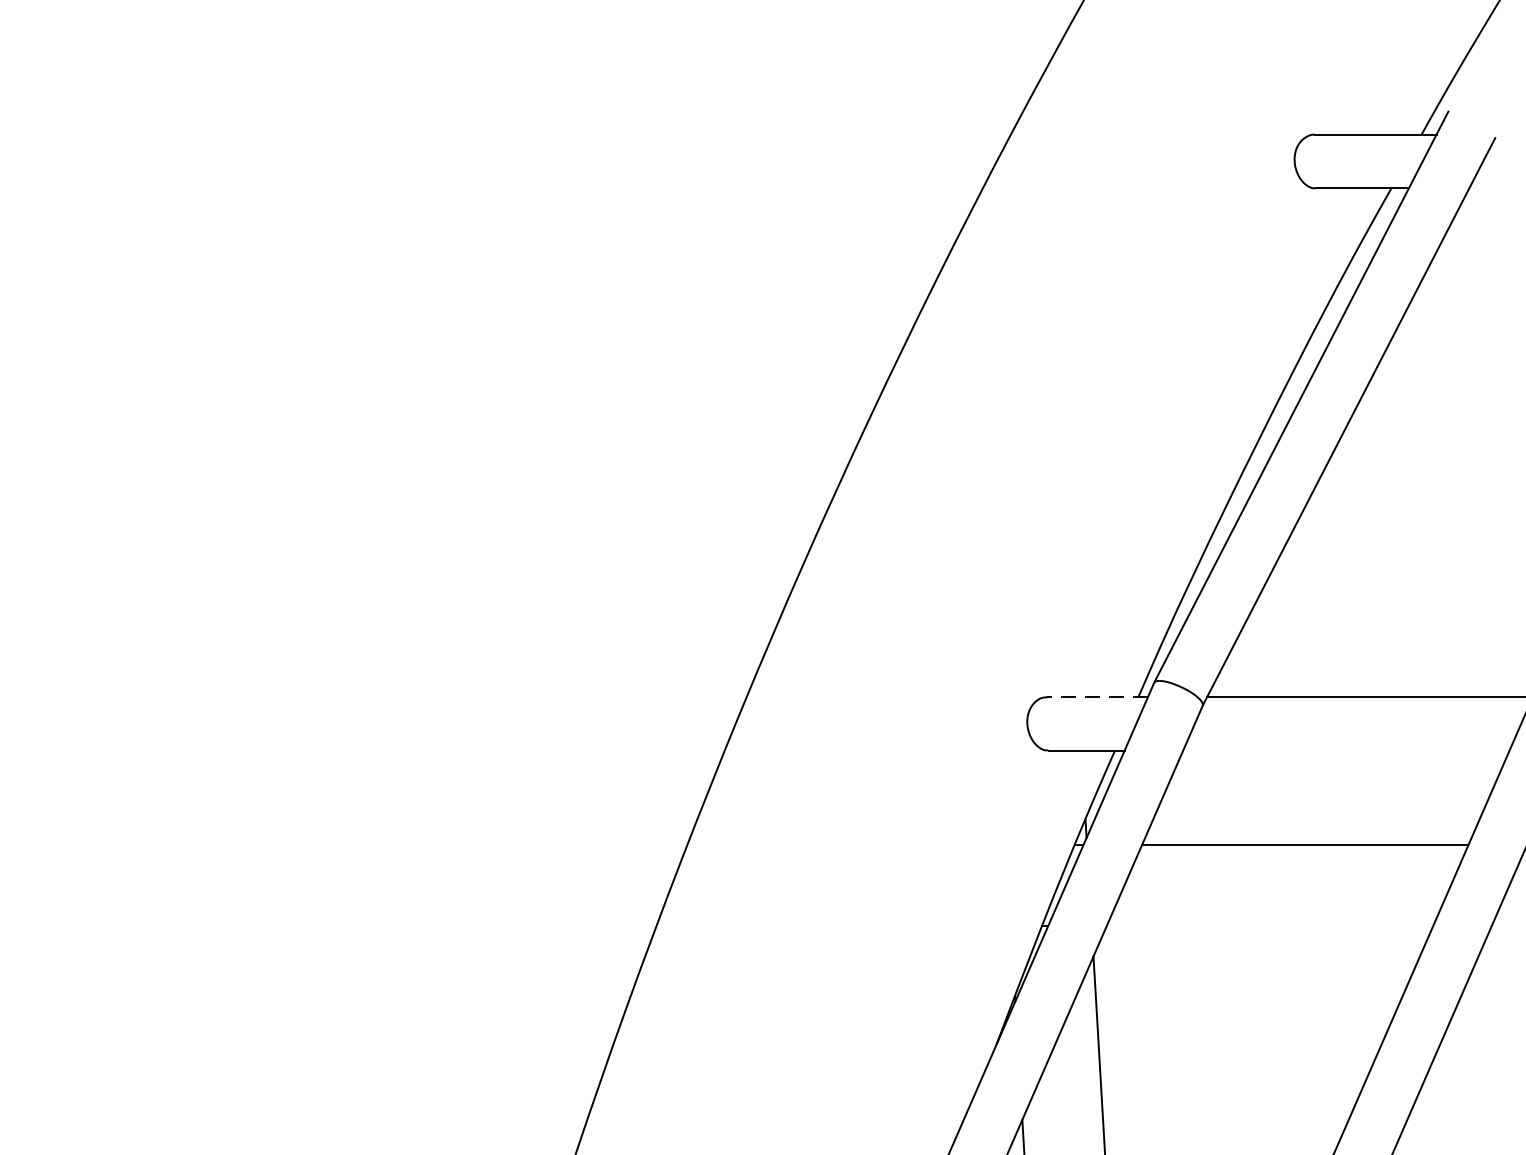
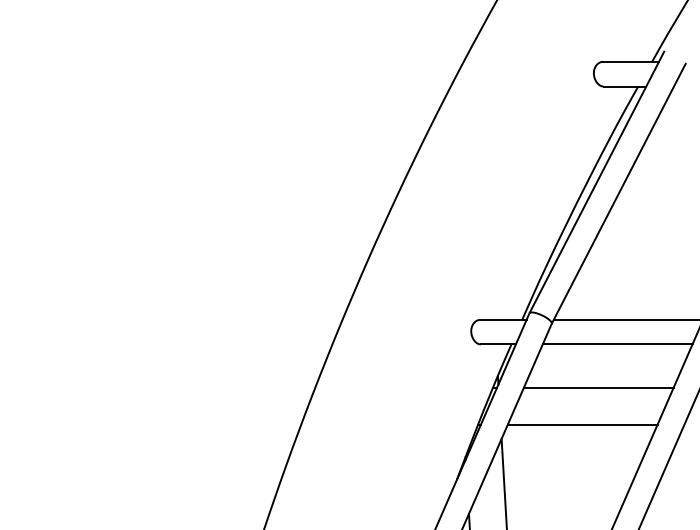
line: (1097, 696) -> (503, 319), dashed -> solid
line: (1346, 750) -> (617, 344), added
line: (1269, 925) -> (582, 424), added

